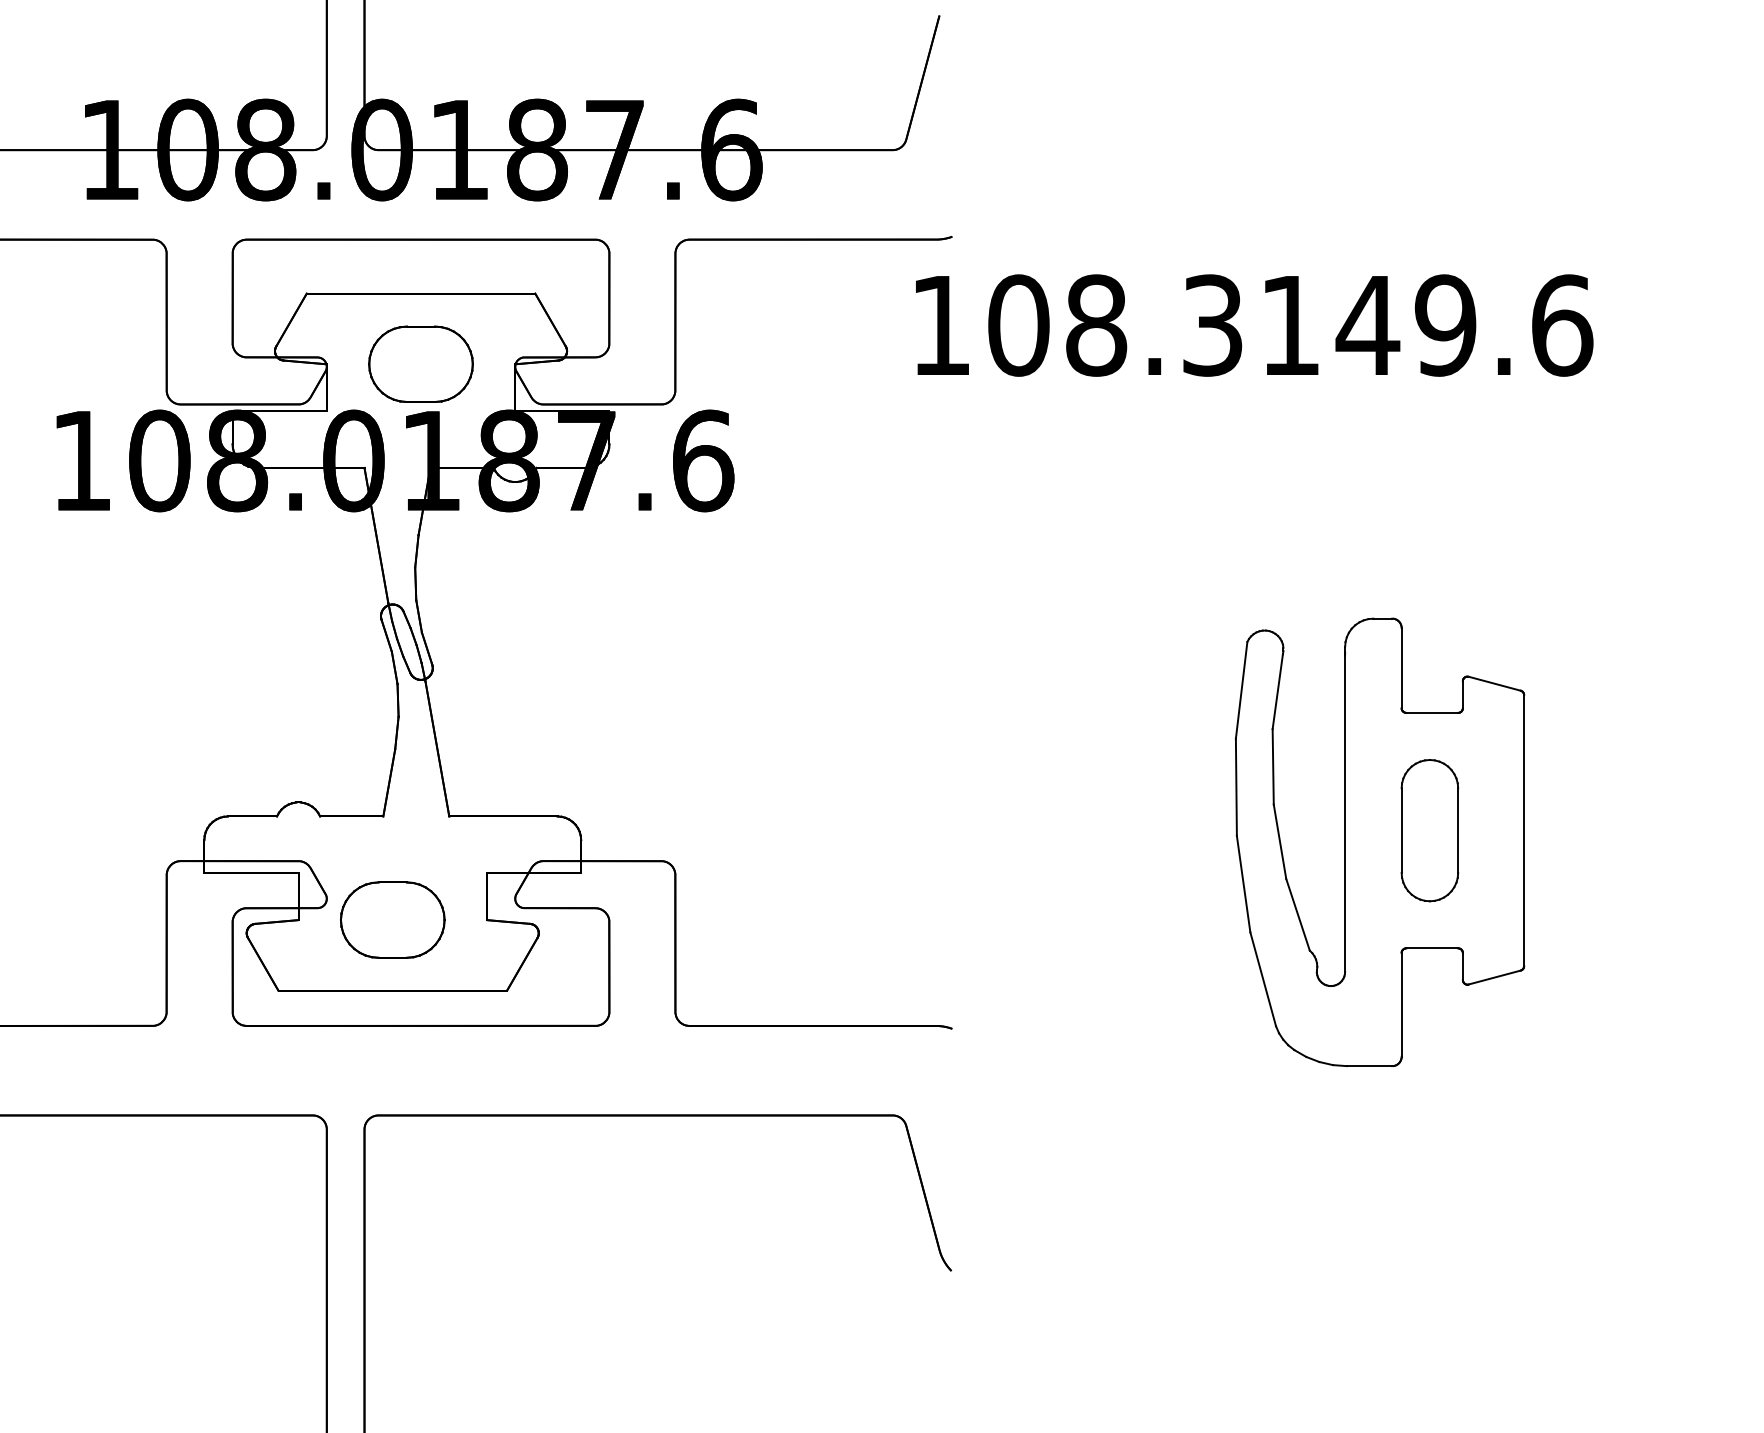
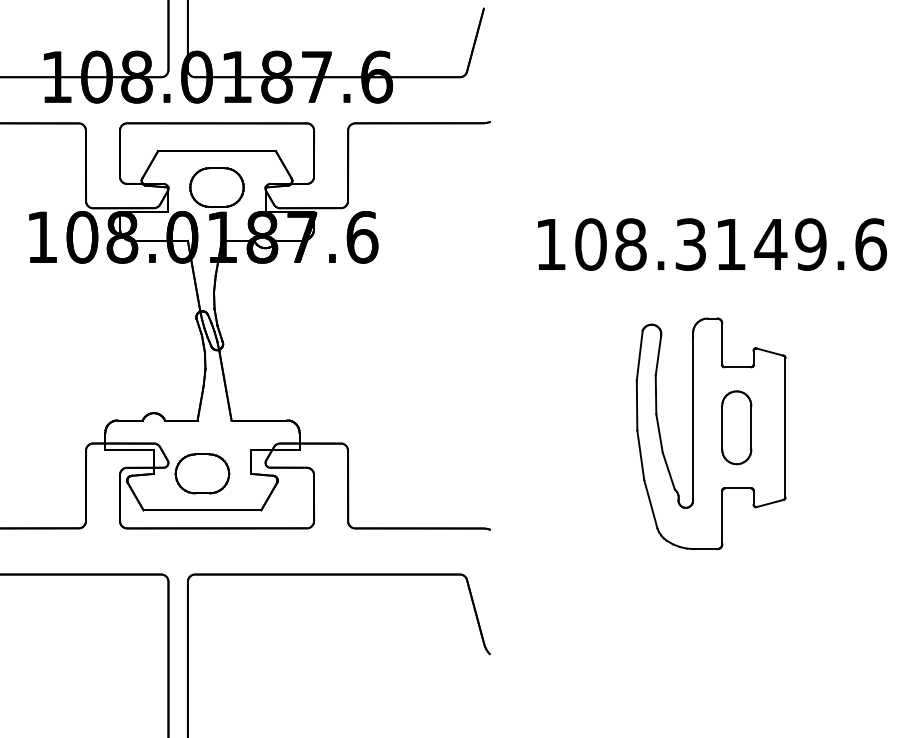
text: (1254, 325) -> (712, 244), moved

